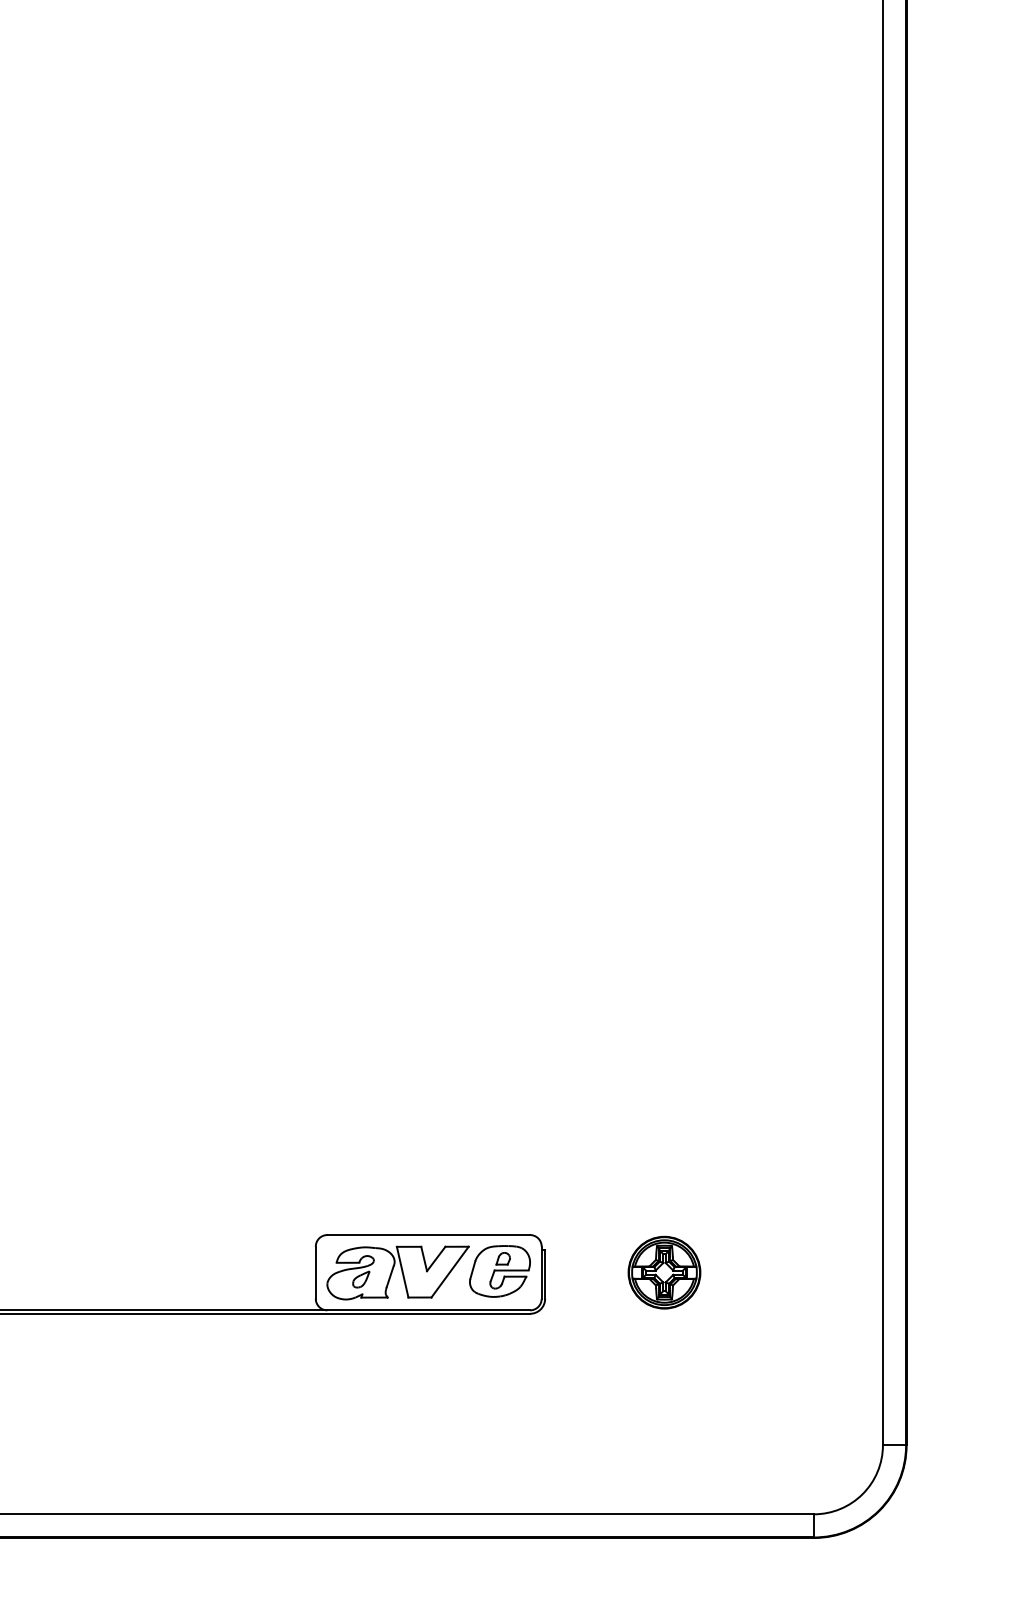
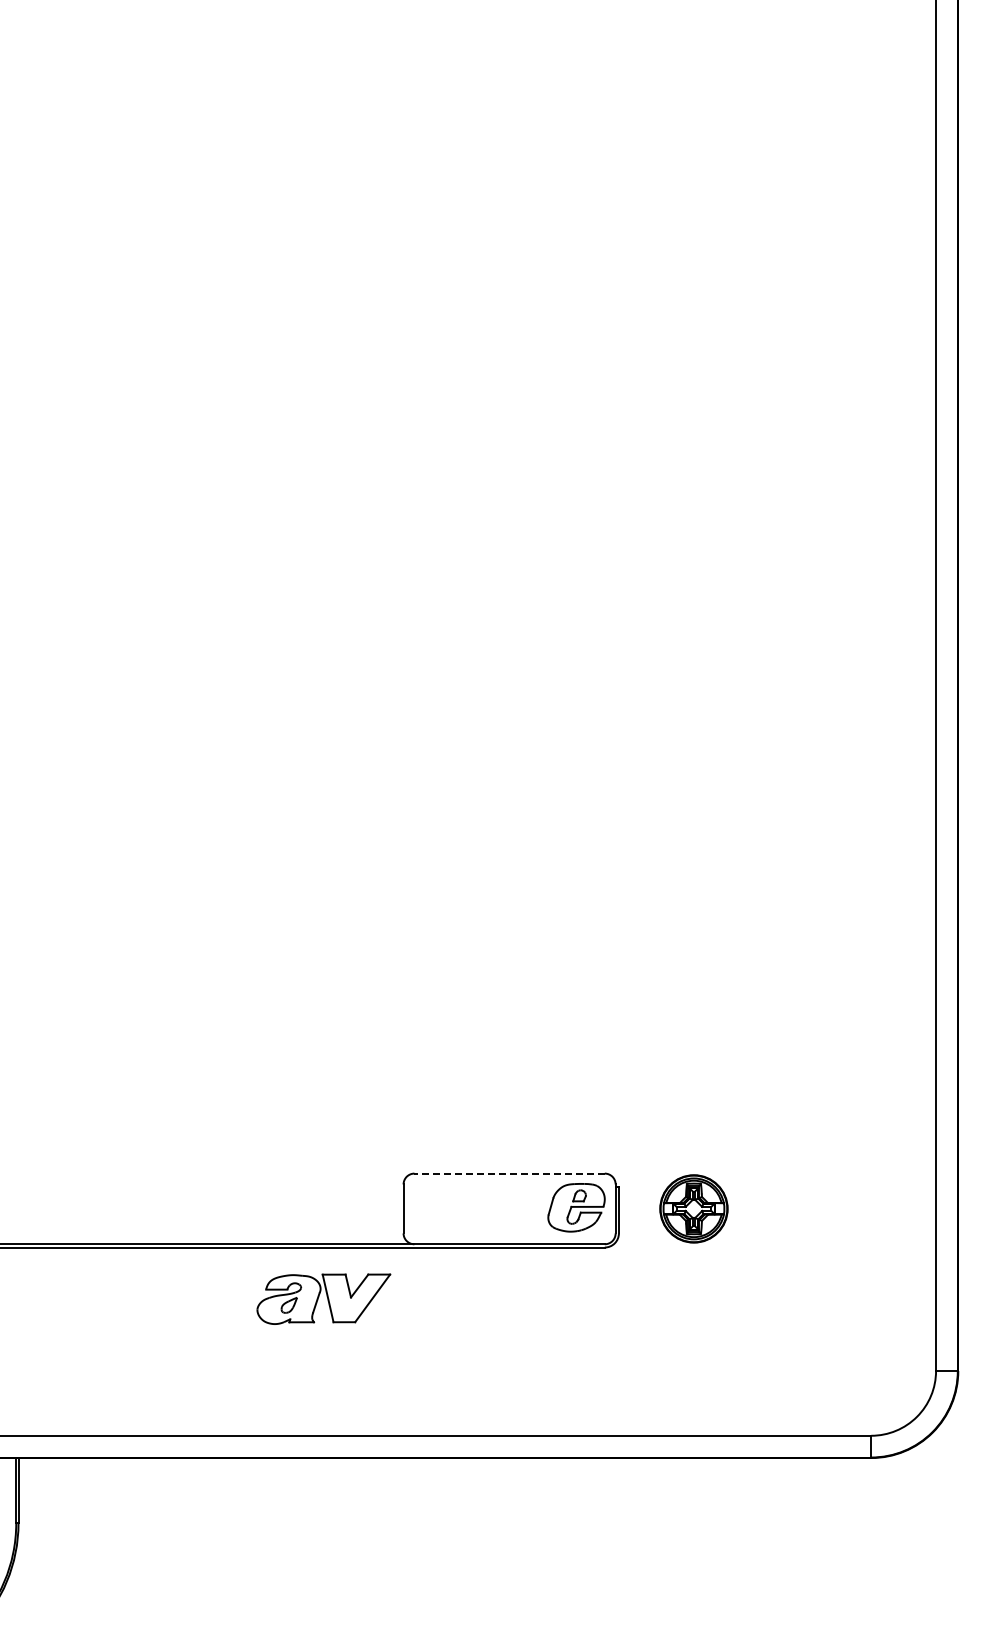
line: (428, 1234) -> (509, 1173), solid -> dashed
part: (397, 1272) -> (323, 1298), moved
part: (664, 1272) -> (693, 1208), moved

